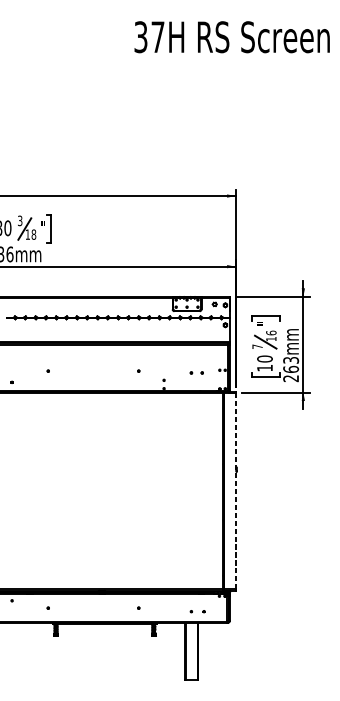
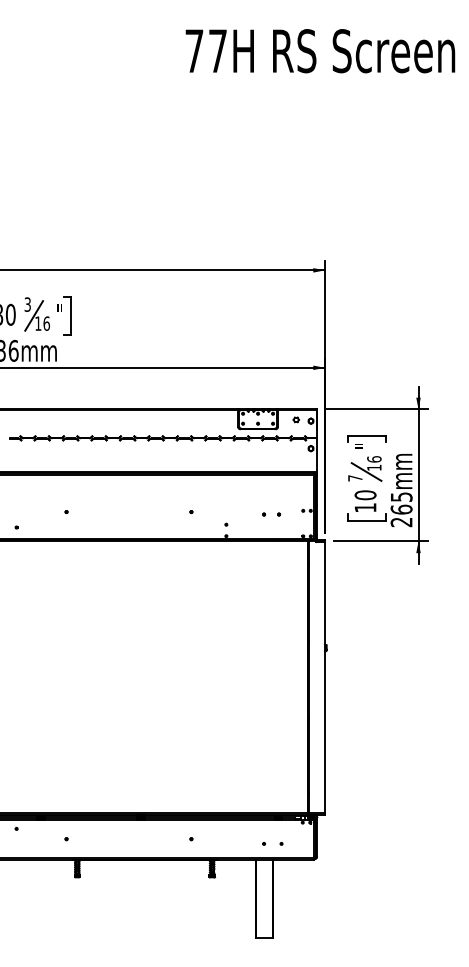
text: (141, 37) -> (194, 51), 37H -> 77H
text: (33, 234) -> (46, 323), 18 -> 16
text: (290, 359) -> (400, 496), 263mm -> 265mm
line: (235, 491) -> (325, 678), dashed -> solid

